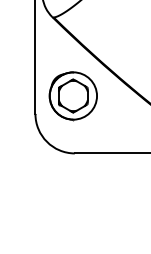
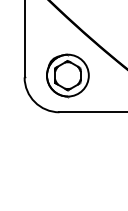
part: (72, 96) -> (67, 76), moved

